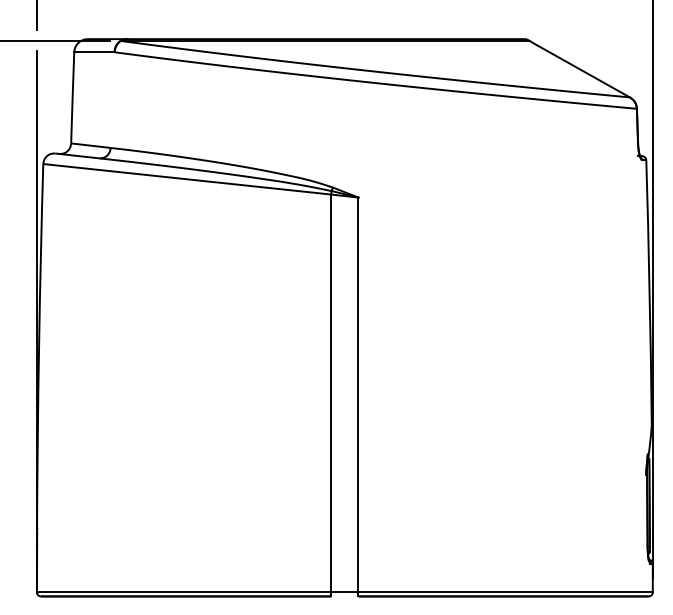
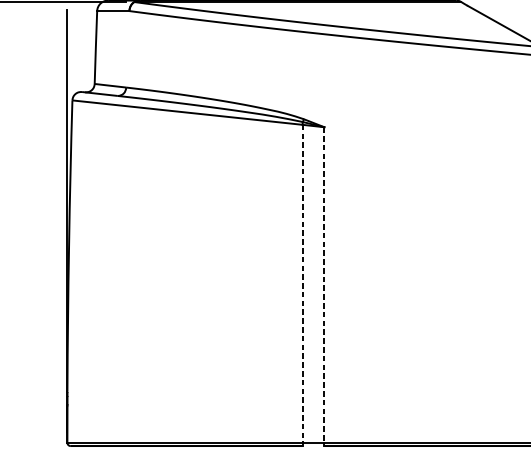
line: (331, 393) -> (302, 283), solid -> dashed
line: (358, 395) -> (324, 285), solid -> dashed

